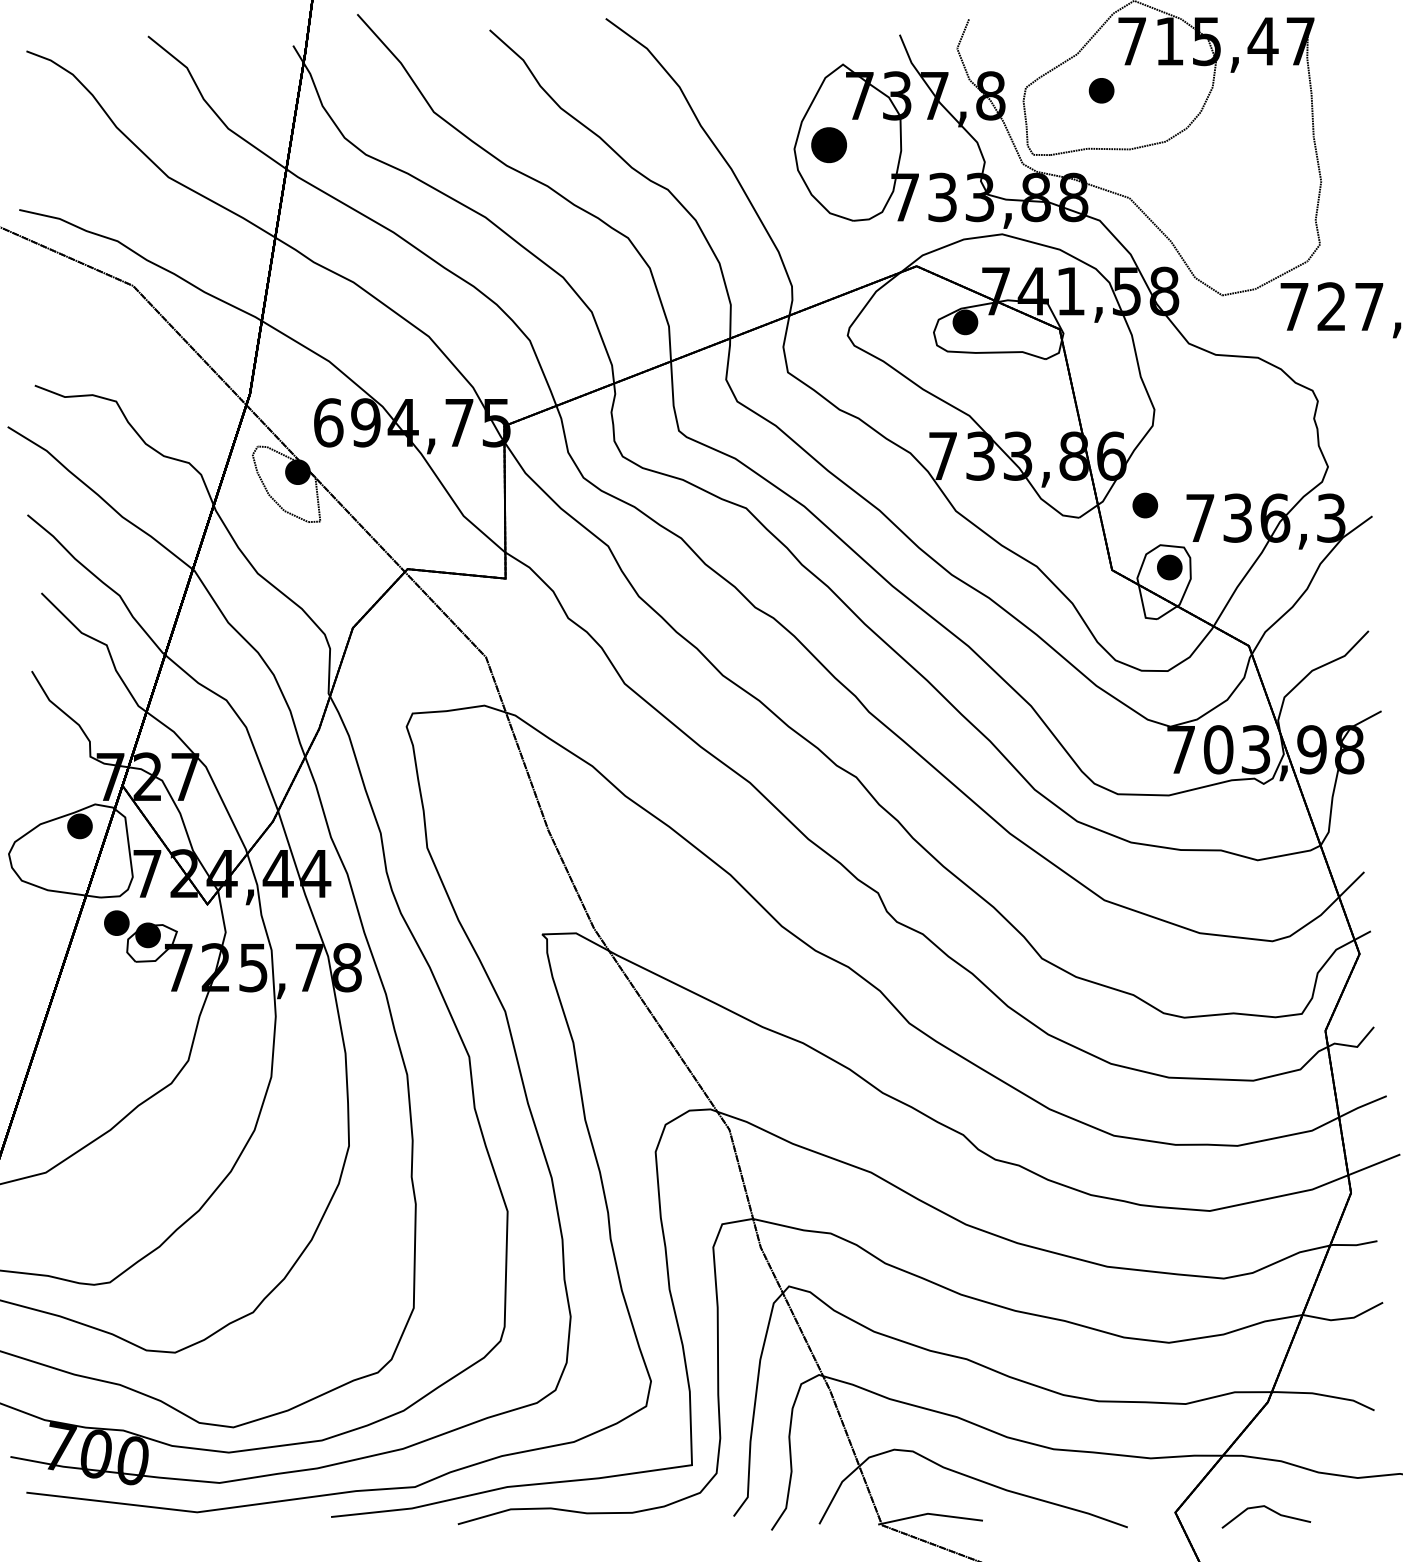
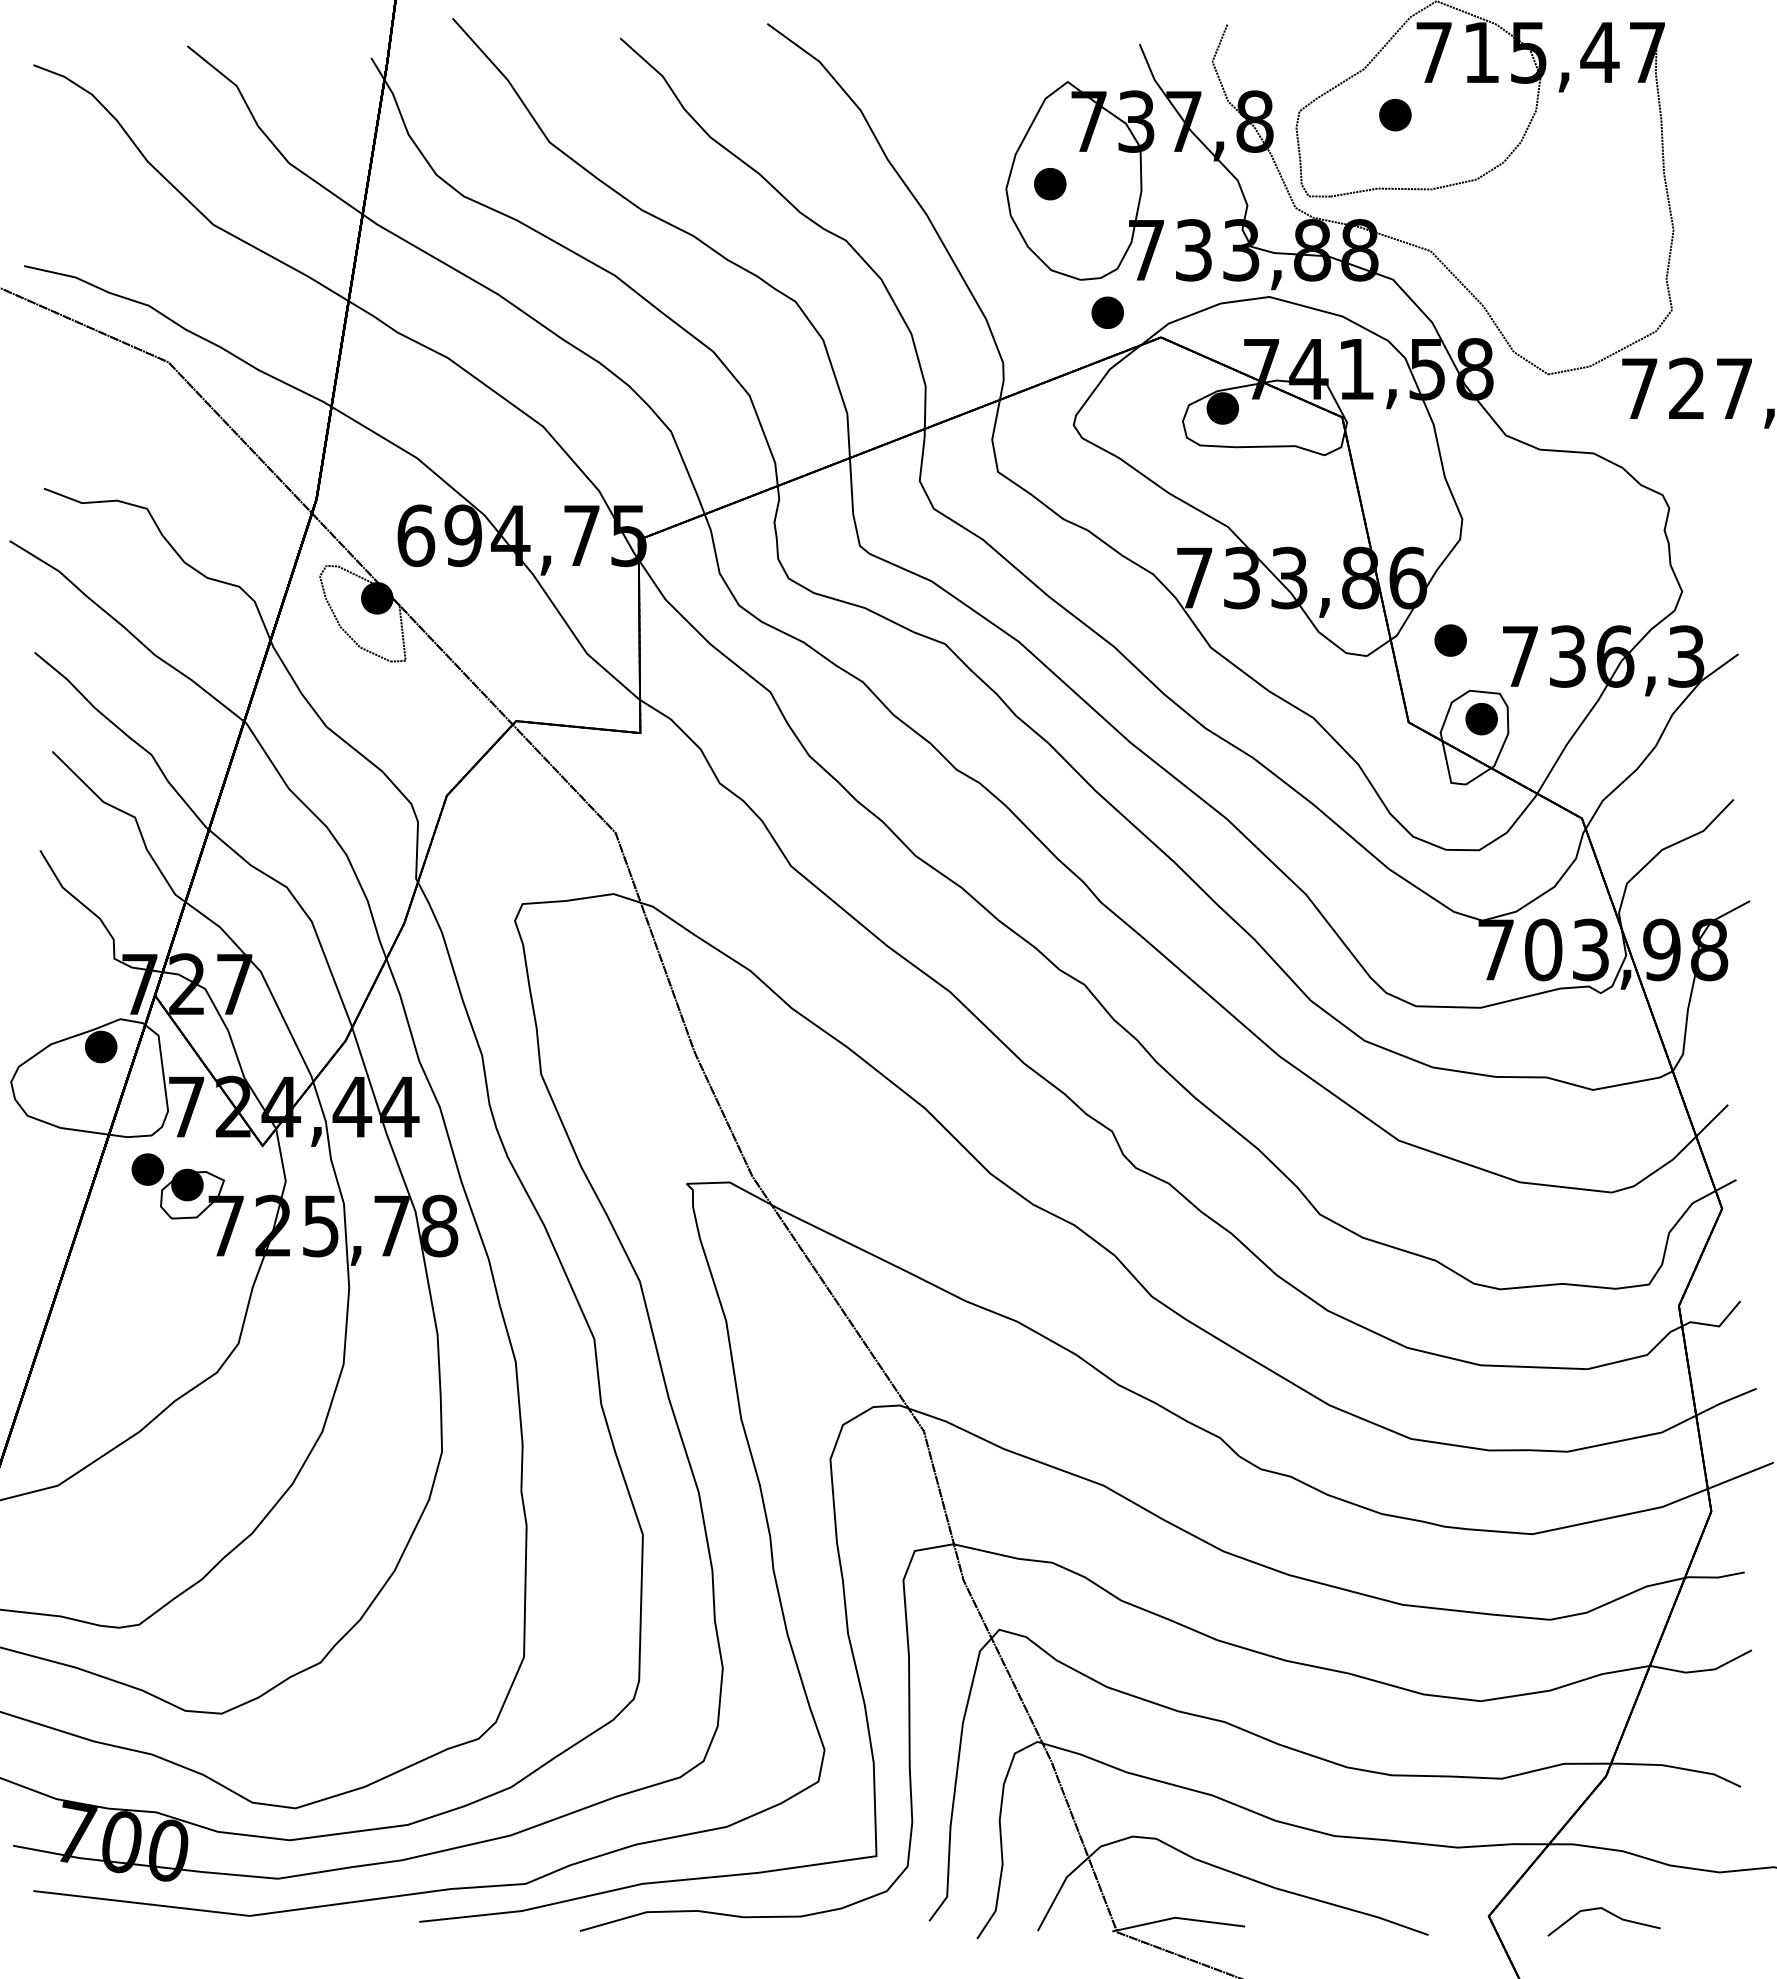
part: (829, 145) -> (1050, 184), size x0.71
part: (874, 246) -> (1107, 312), added

